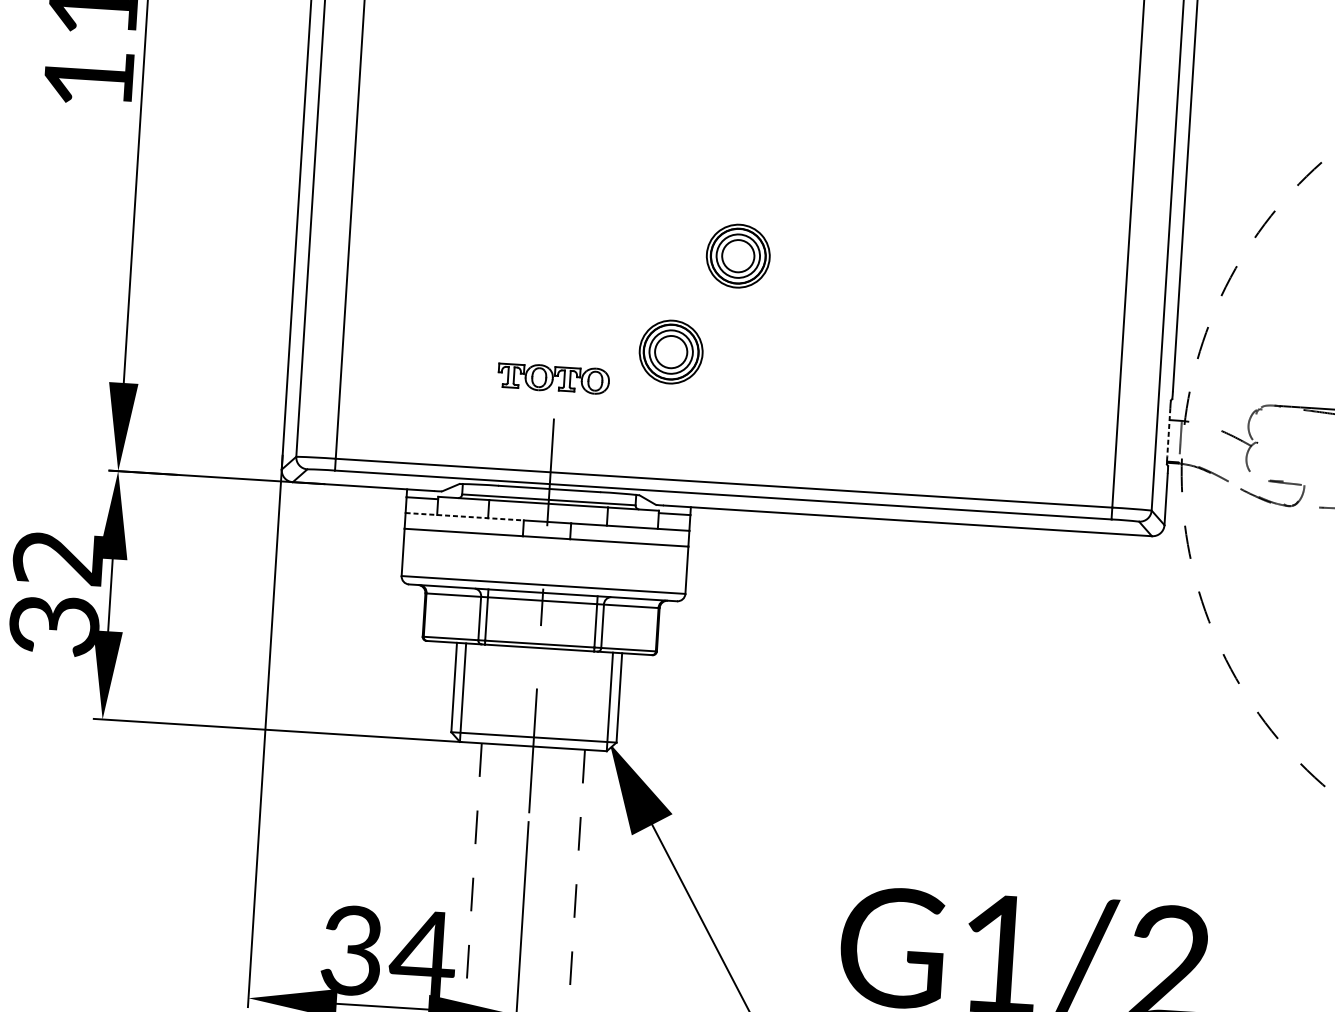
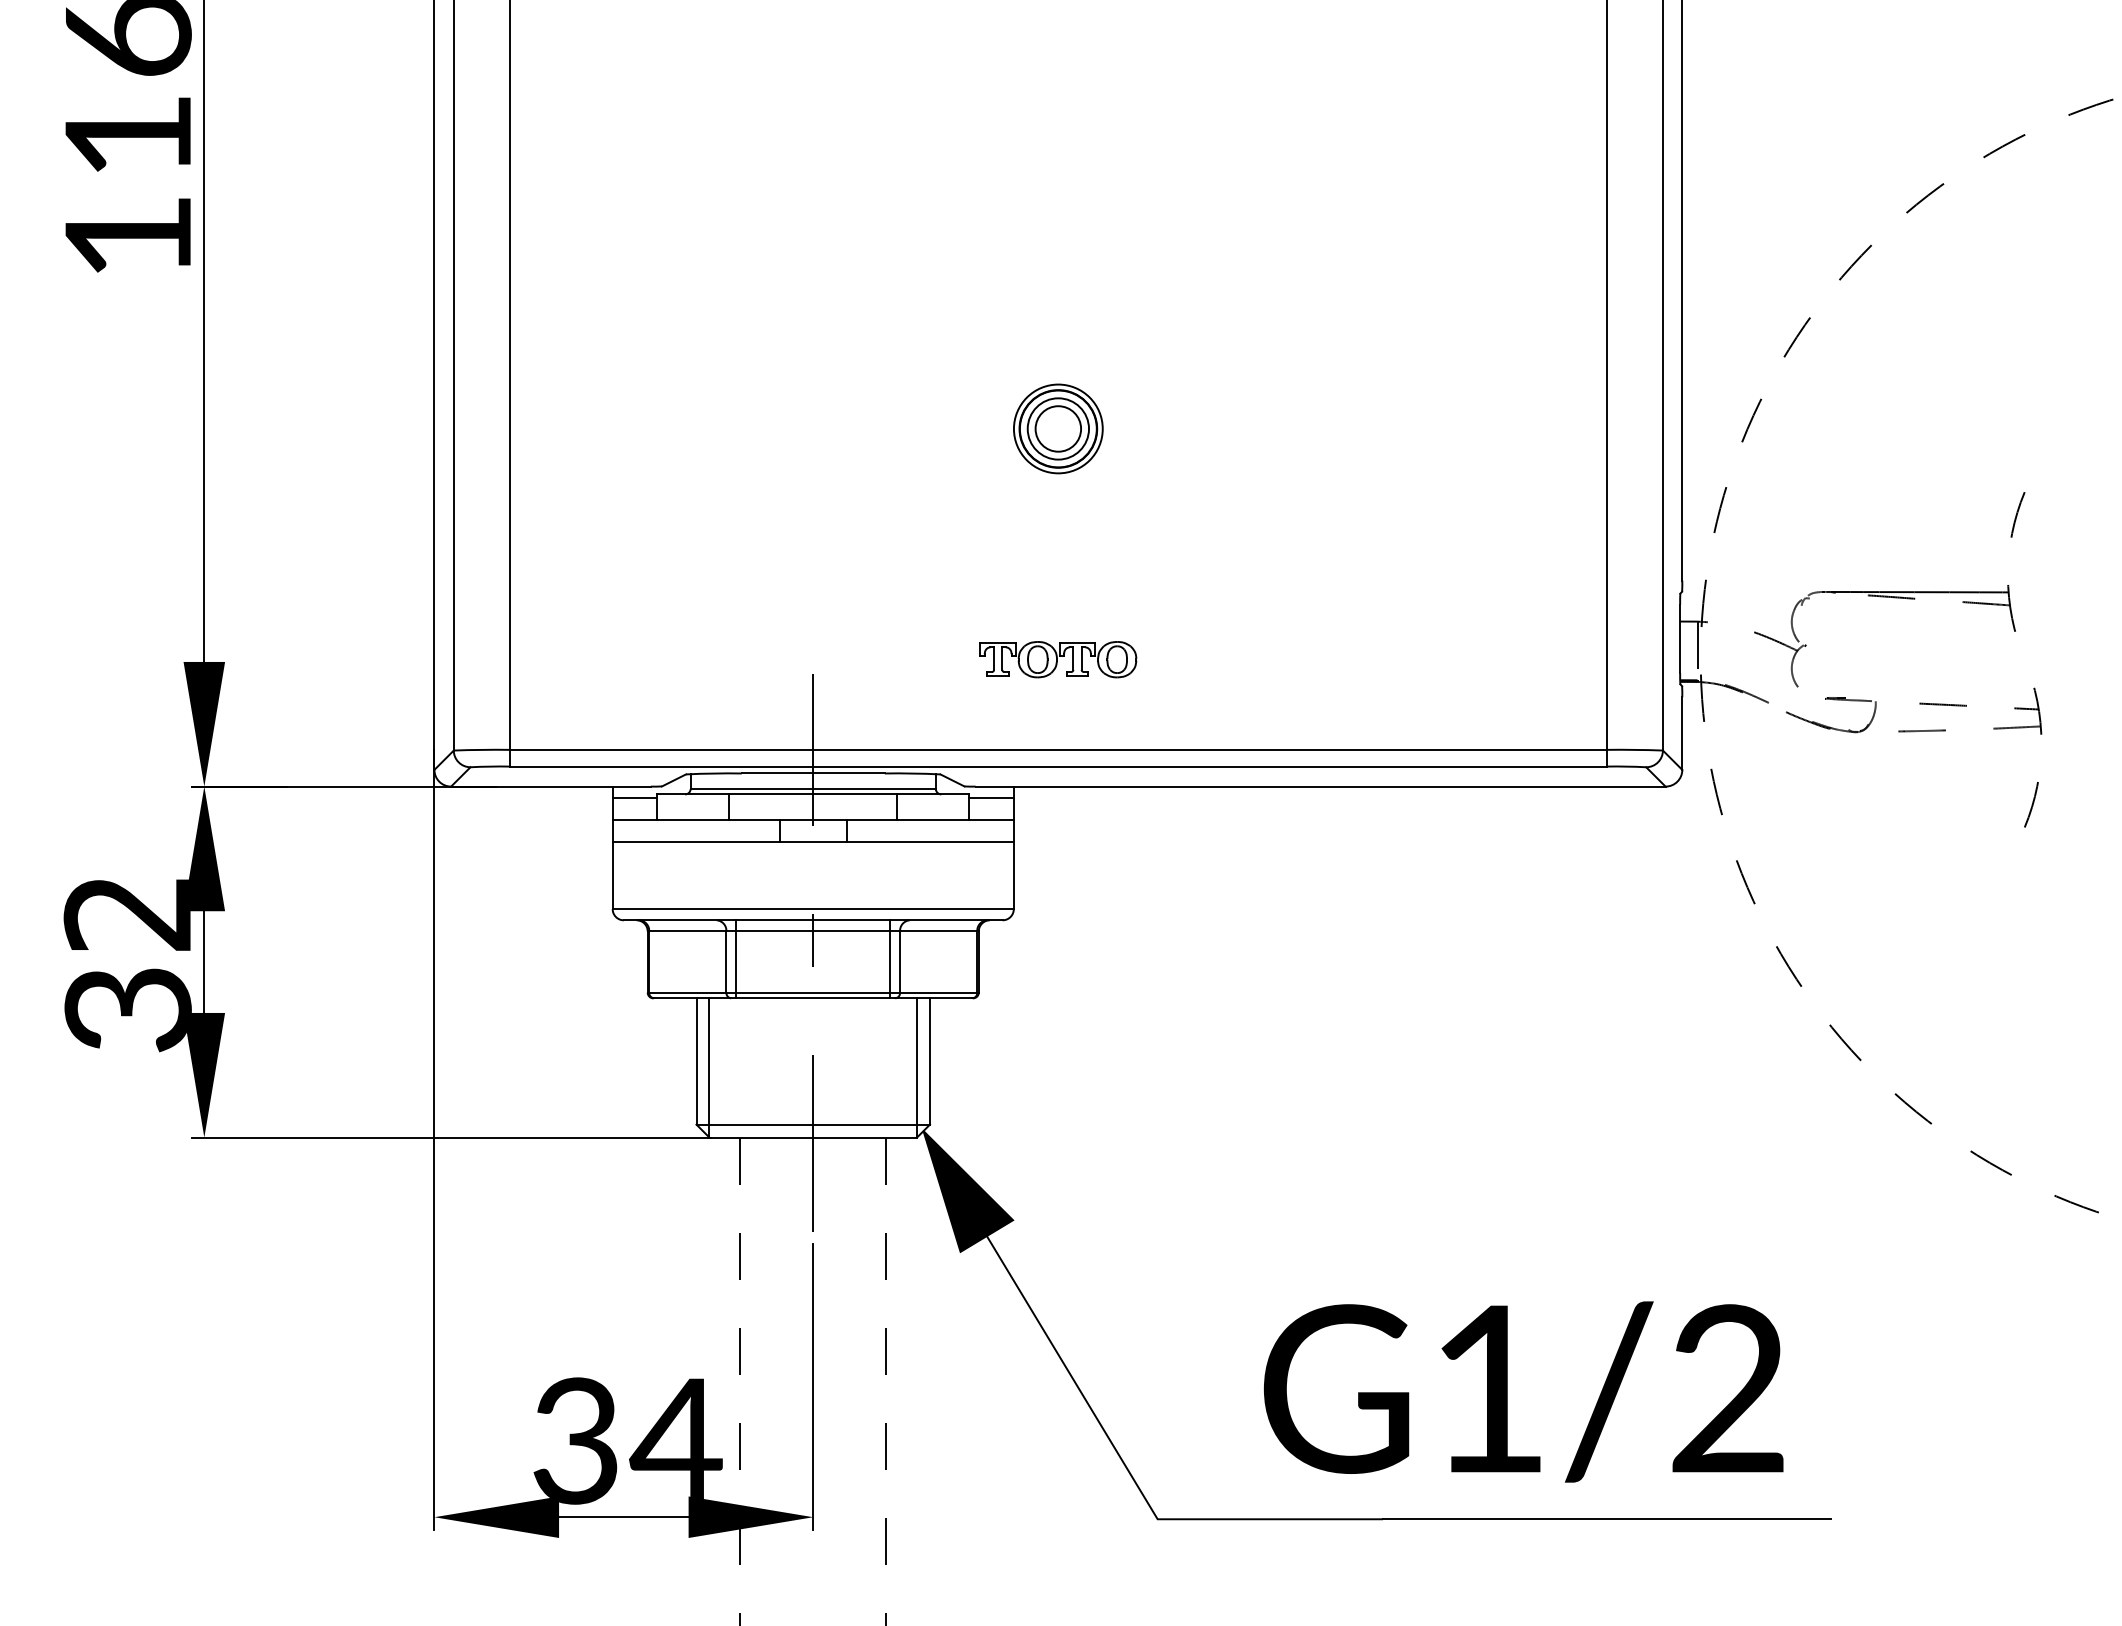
part: (671, 351) -> (972, 569), removed
part: (553, 378) -> (1058, 659), moved
line: (1169, 432) -> (1680, 639), dashed -> solid
line: (464, 517) -> (696, 820), dashed -> solid

